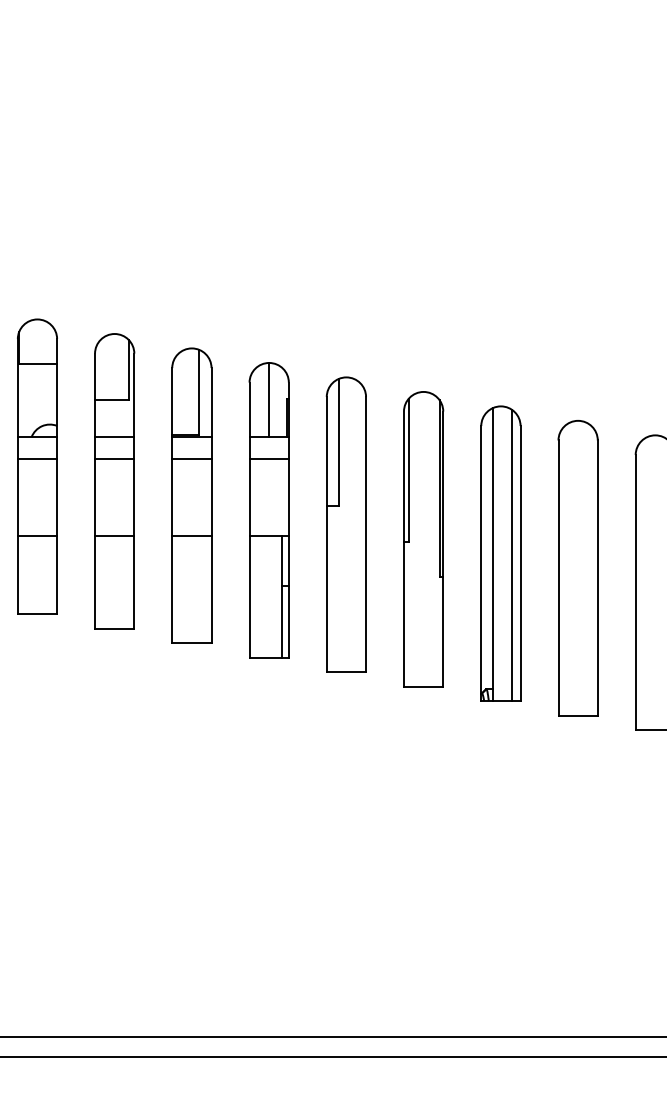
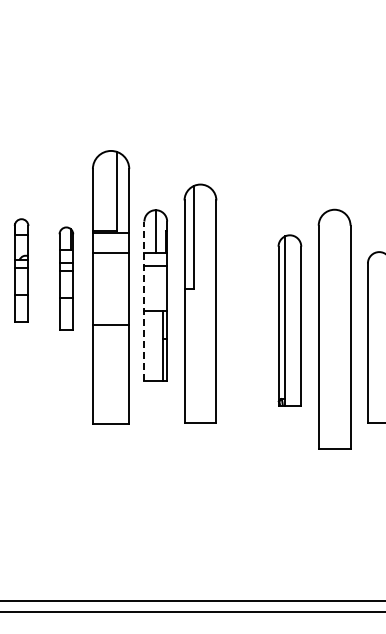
part: (37, 467) -> (21, 270), size x0.6
part: (114, 480) -> (66, 278), size x0.6
part: (190, 494) -> (110, 286), size x1.6
line: (249, 520) -> (144, 301), solid -> dashed
part: (346, 524) -> (200, 303), size x1.4
part: (422, 539) -> (244, 312), removed
line: (512, 555) -> (296, 321), removed
part: (577, 567) -> (334, 328), size x1.4

